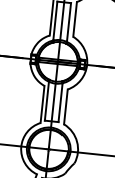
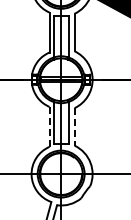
line: (42, 104) -> (49, 126), solid -> dashed
line: (65, 106) -> (74, 126), solid -> dashed

